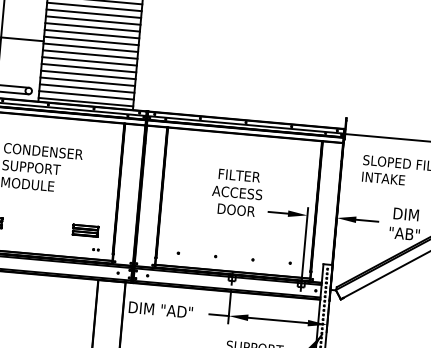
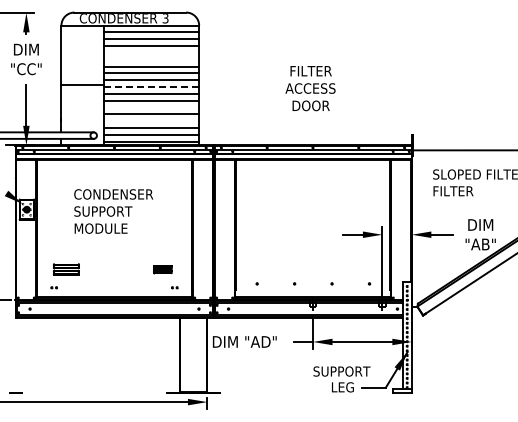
line: (93, 13) -> (151, 52), removed
line: (93, 20) -> (151, 59), removed
line: (90, 48) -> (151, 87), solid -> dashed
line: (88, 68) -> (151, 107), removed
line: (87, 82) -> (151, 121), removed
text: (384, 178) -> (455, 191), INTAKE -> FILTER
text: (237, 192) -> (310, 88), moved
part: (85, 230) -> (162, 269), size x0.7

